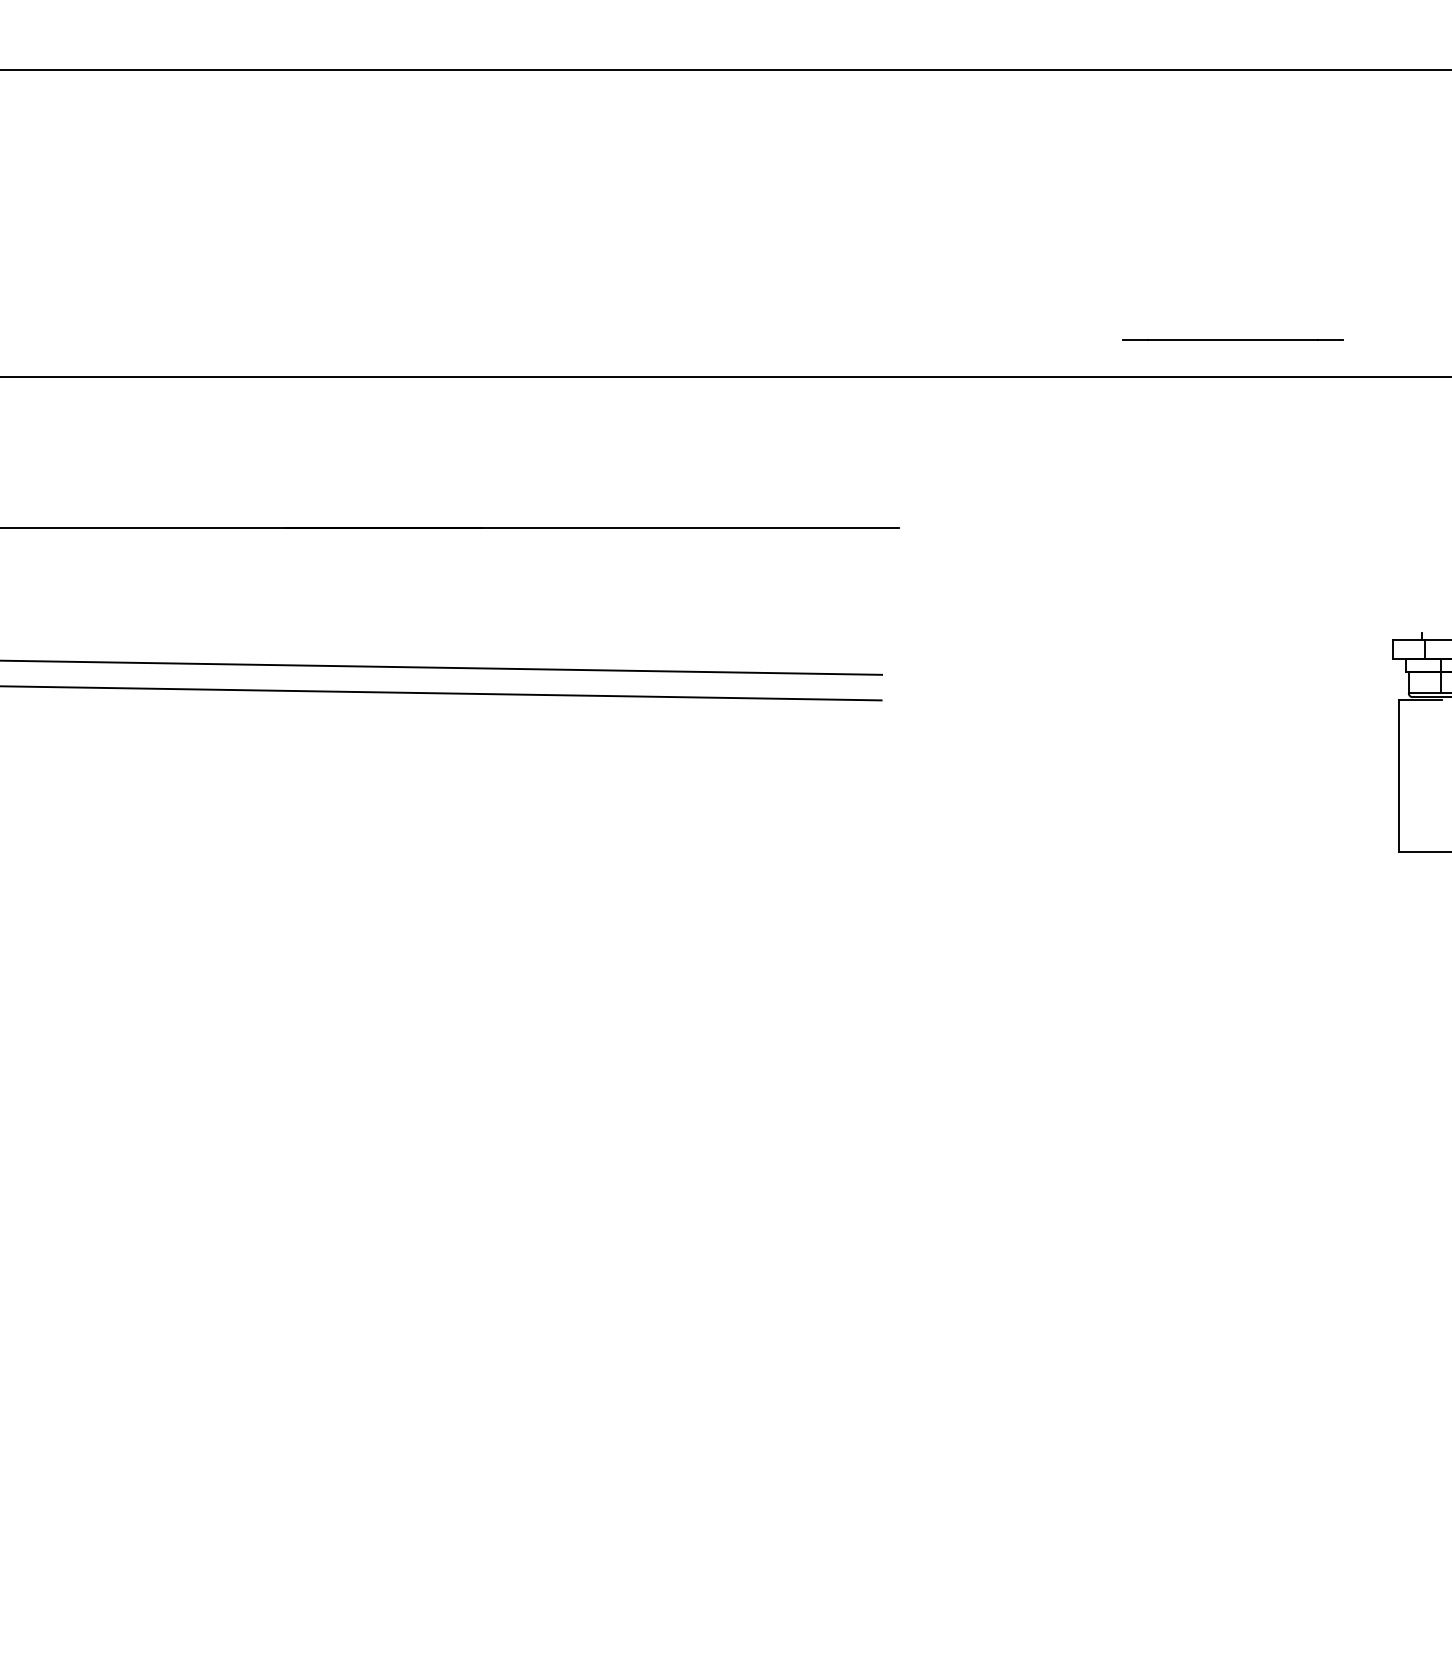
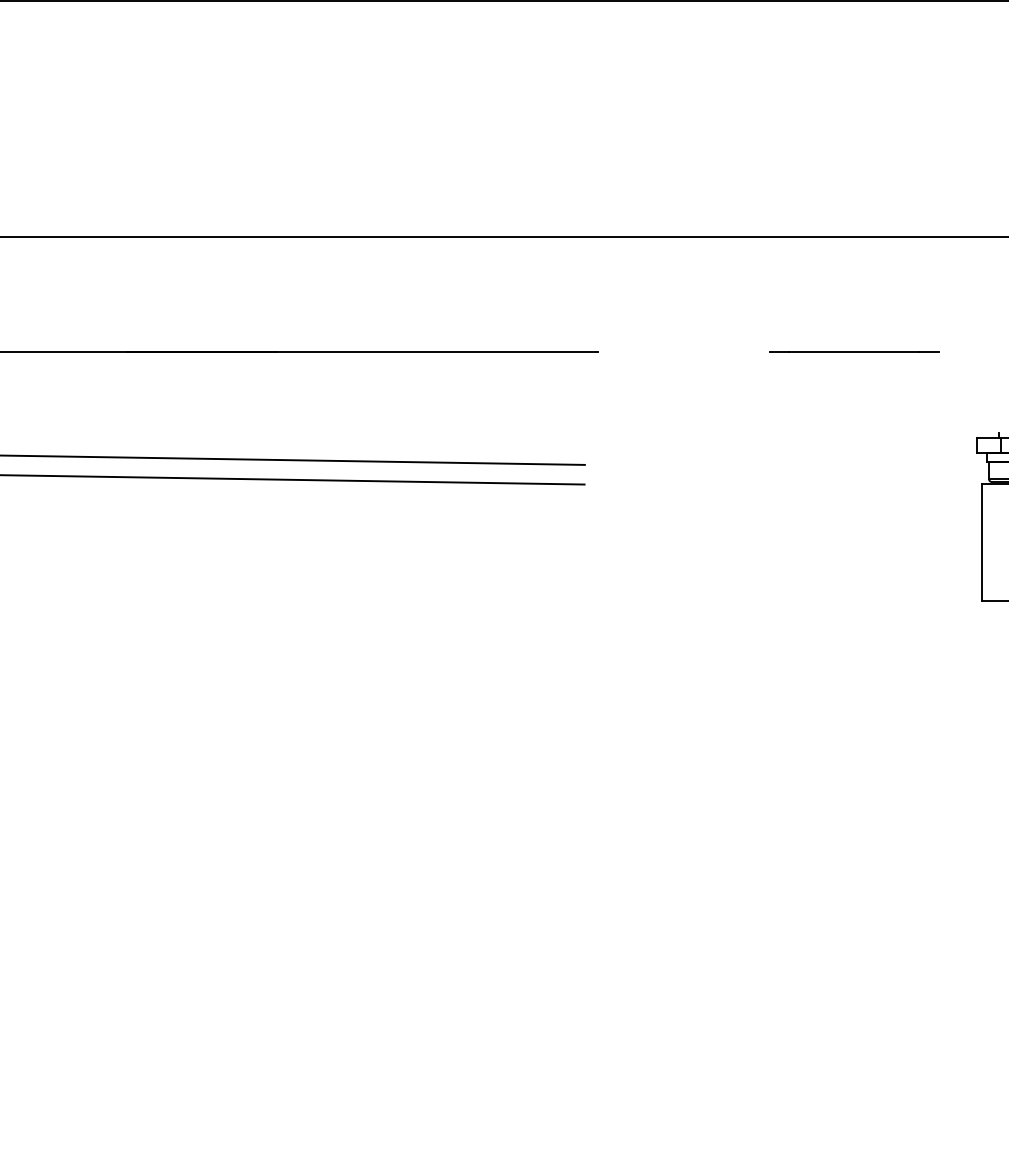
line: (1232, 339) -> (853, 351), moved

